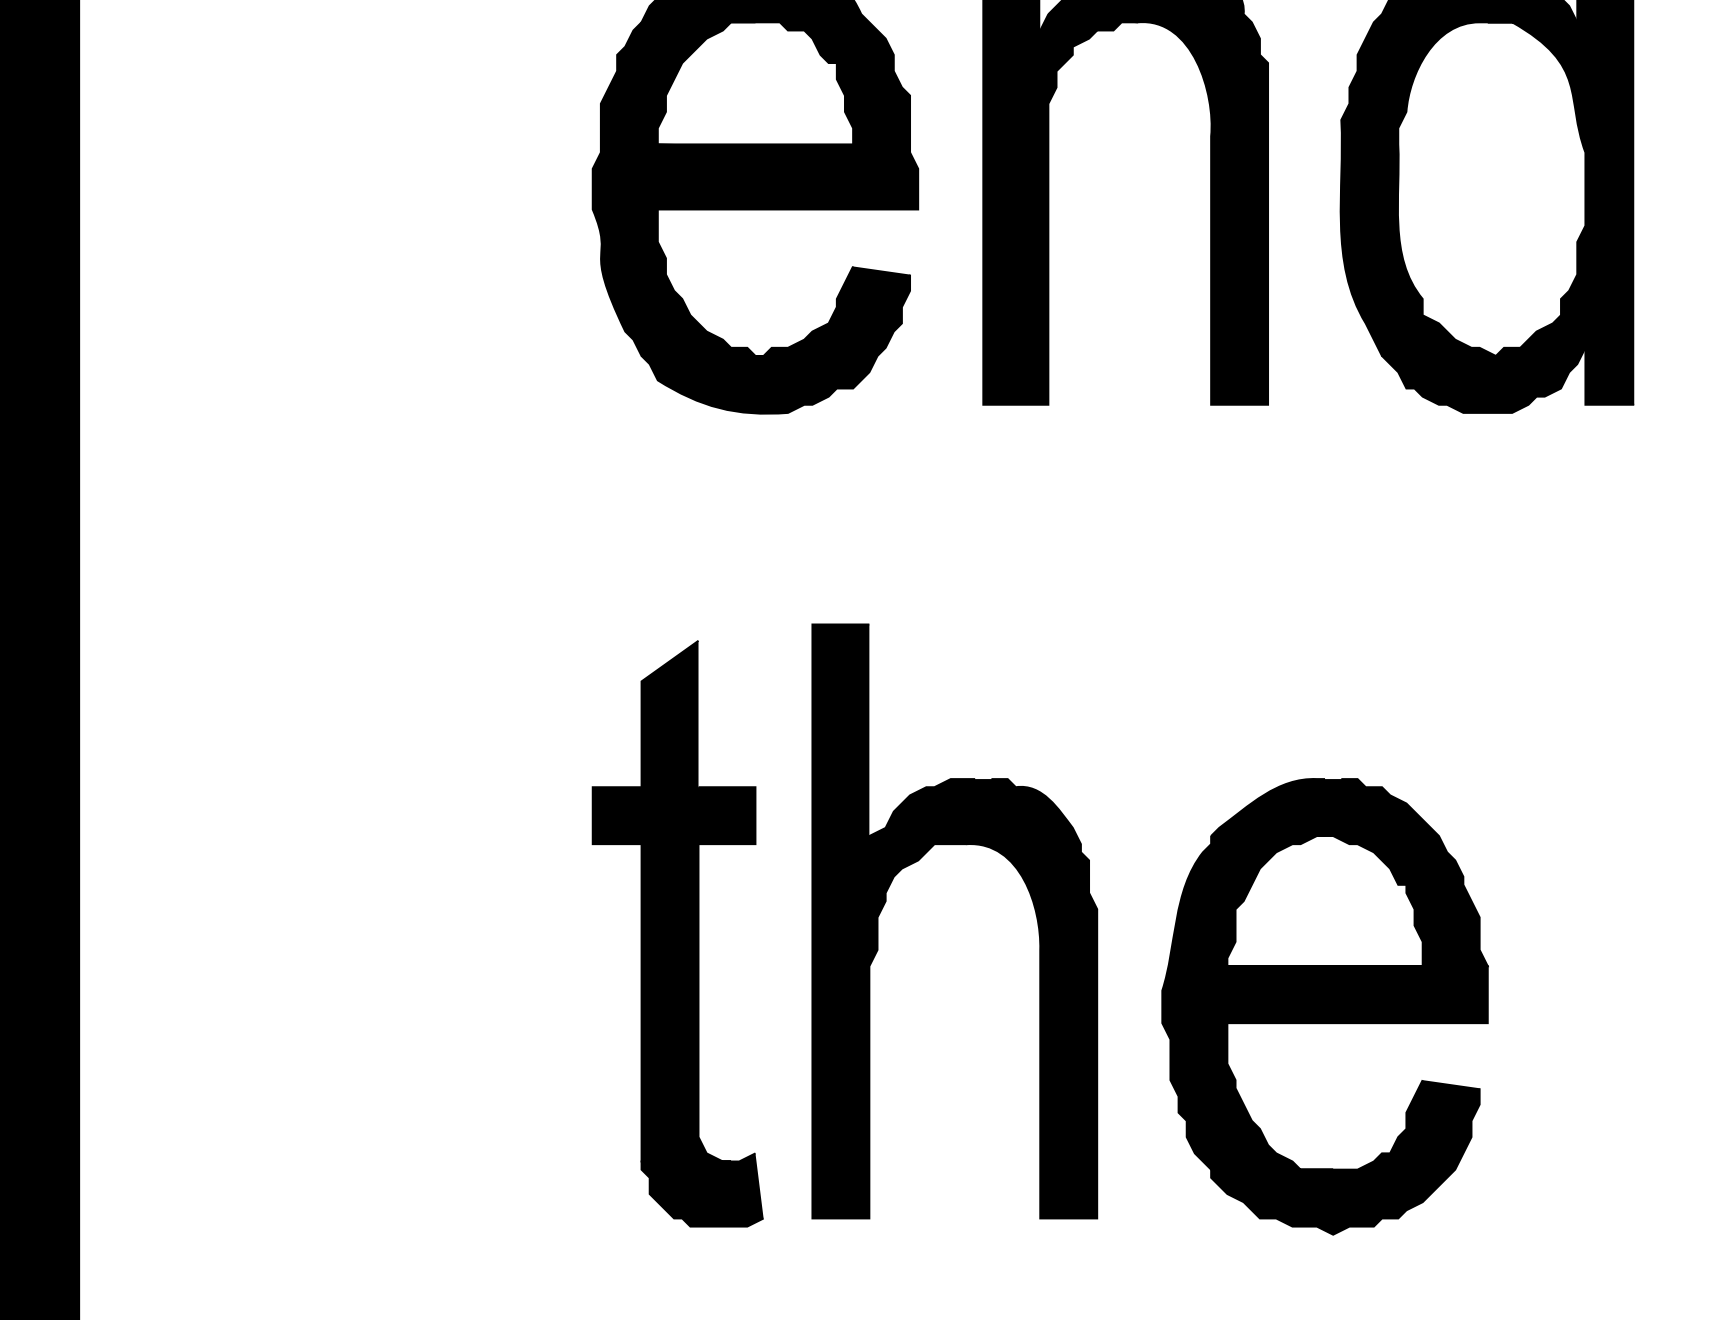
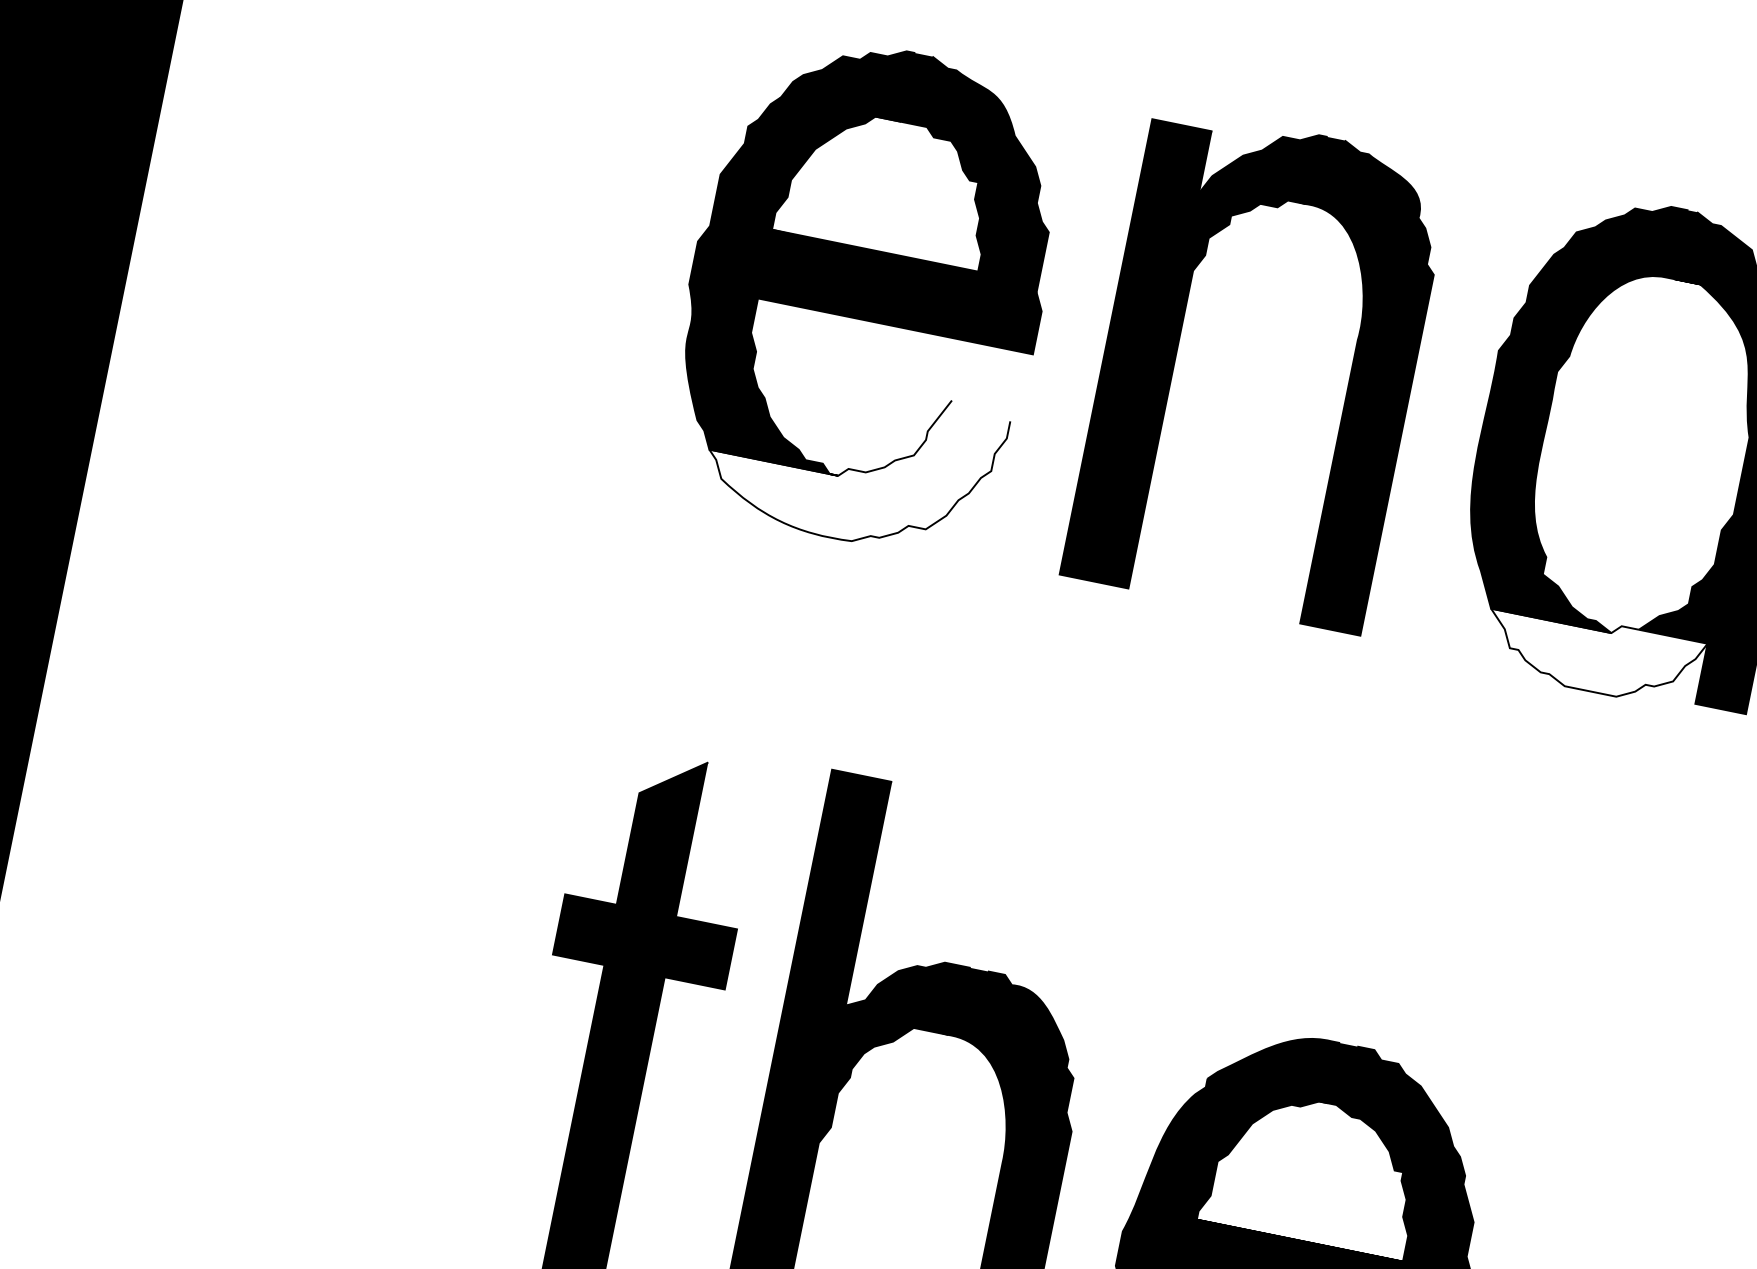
fill: (775, 339) -> (854, 460), removed
fill: (1483, 379) -> (1593, 655), removed

